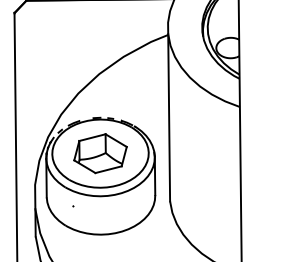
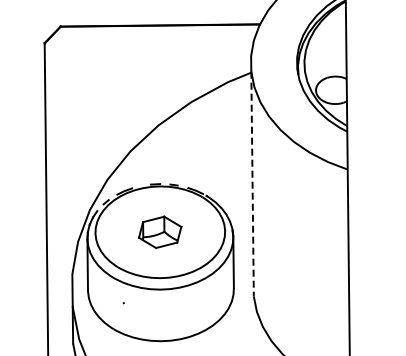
line: (169, 118) -> (252, 184), solid -> dashed
part: (99, 153) -> (159, 232), size x0.6

